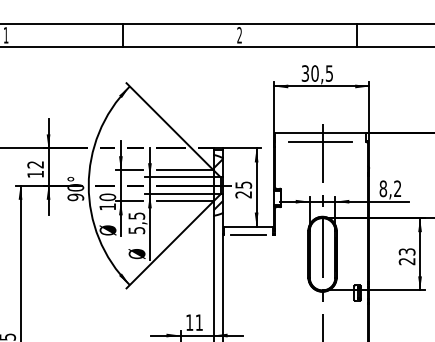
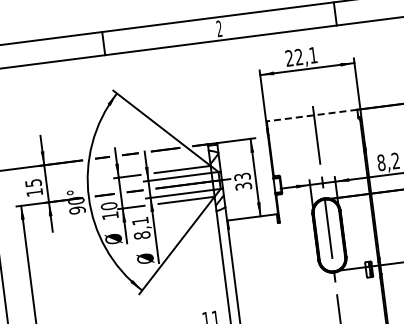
text: (316, 73) -> (300, 56), 30,5 -> 22,1
line: (320, 133) -> (312, 115), solid -> dashed
line: (320, 141) -> (313, 123), removed
text: (35, 164) -> (33, 182), 12 -> 15
text: (243, 189) -> (242, 181), 25 -> 33
text: (136, 223) -> (141, 228), 5,5 -> 8,1
line: (247, 235) -> (252, 226), removed

